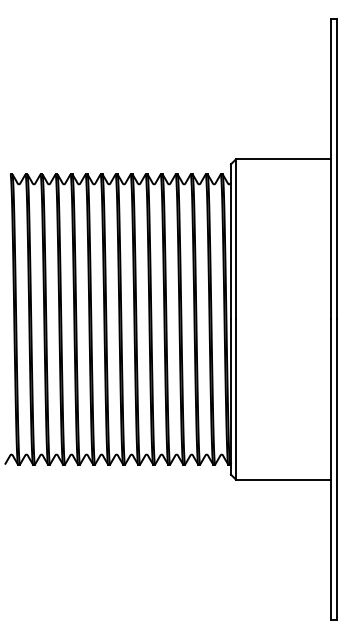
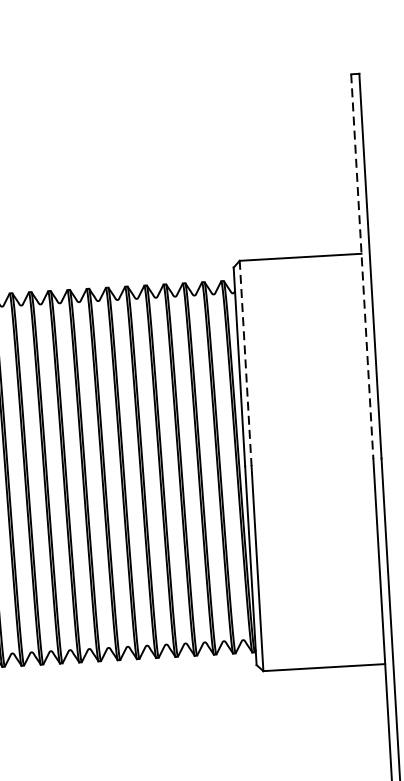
line: (331, 169) -> (362, 266), solid -> dashed
line: (235, 239) -> (245, 363), solid -> dashed

